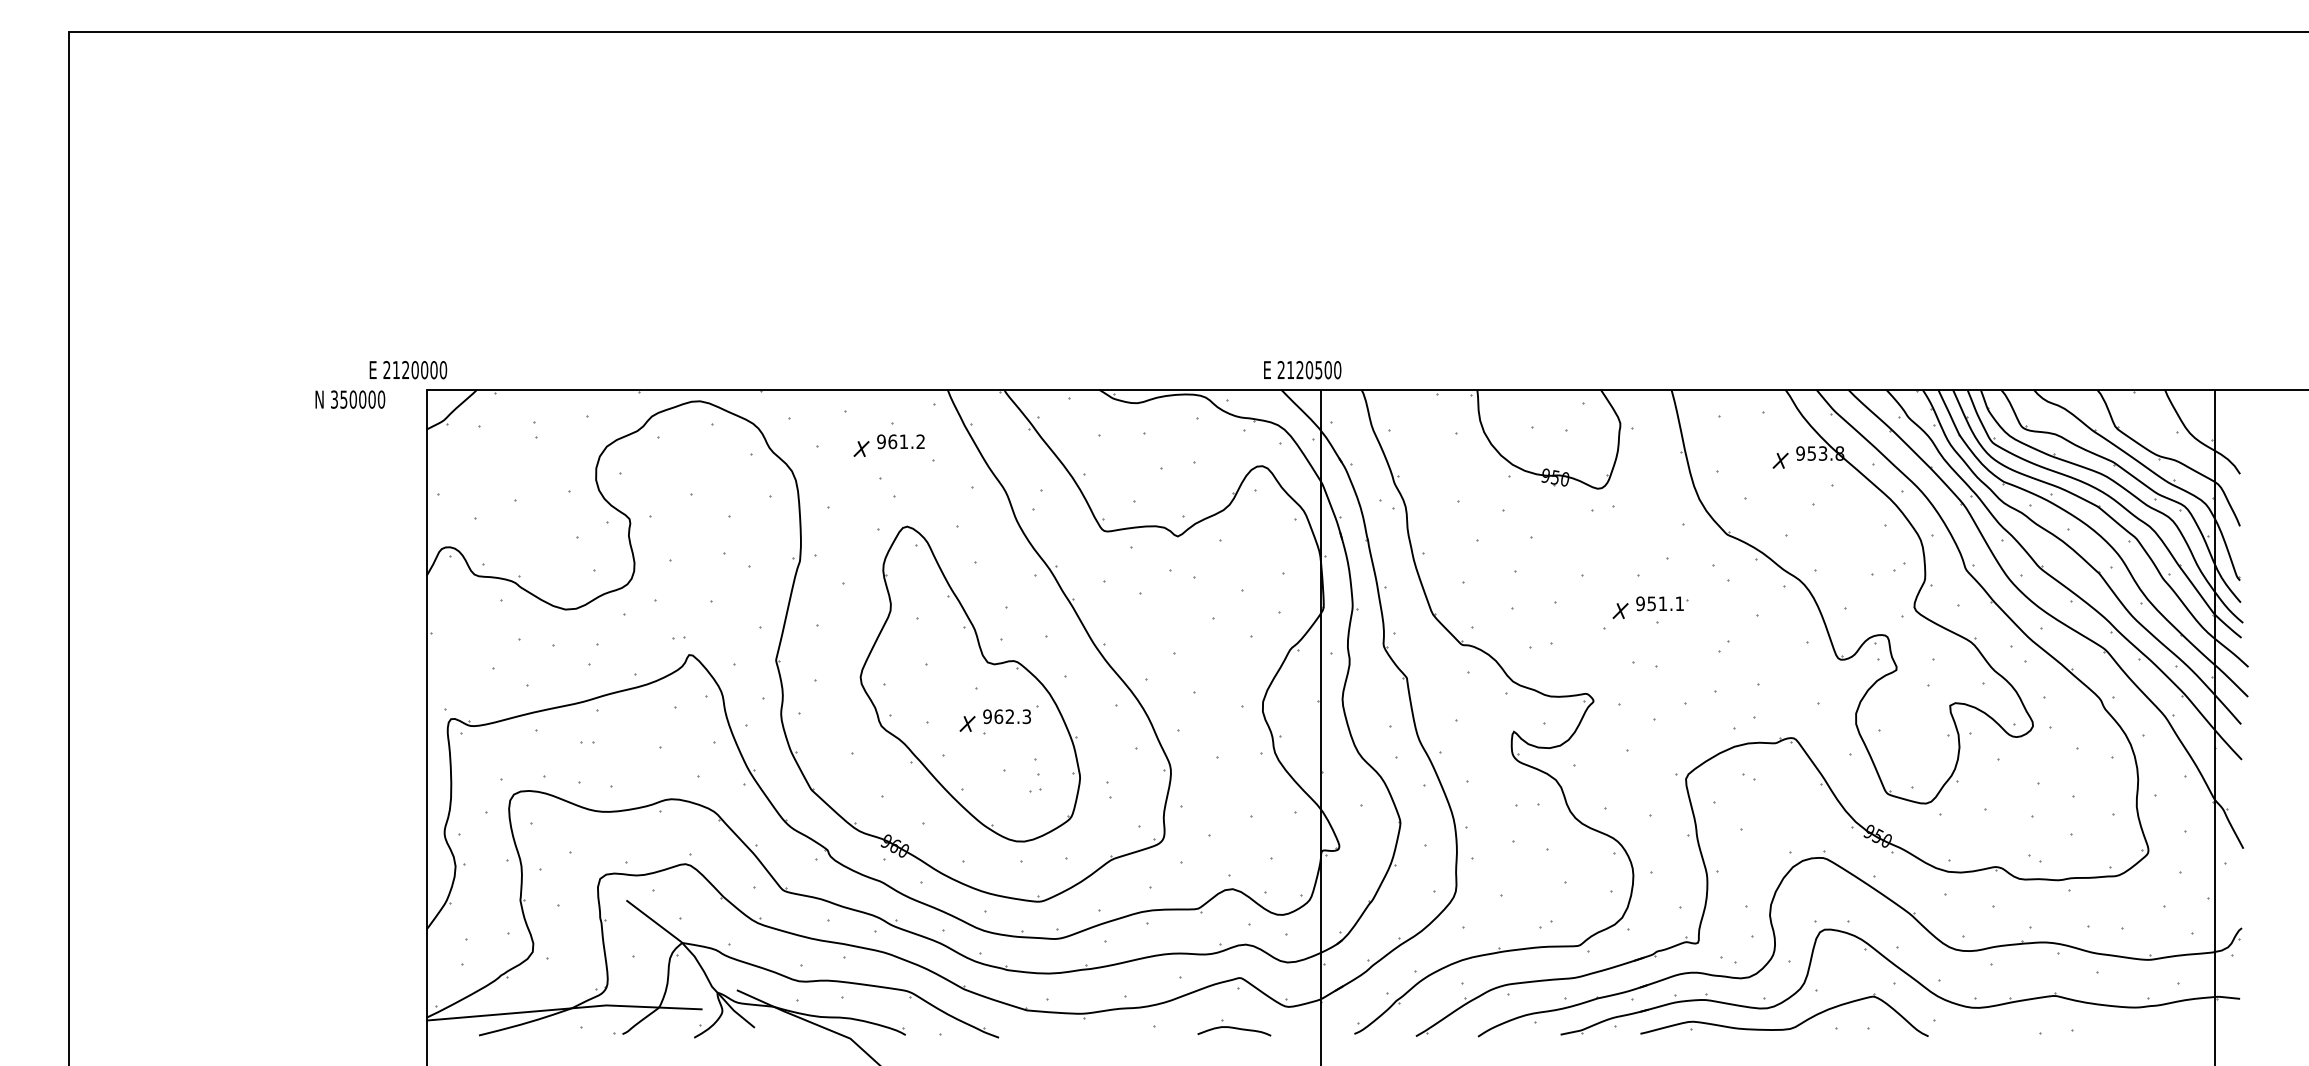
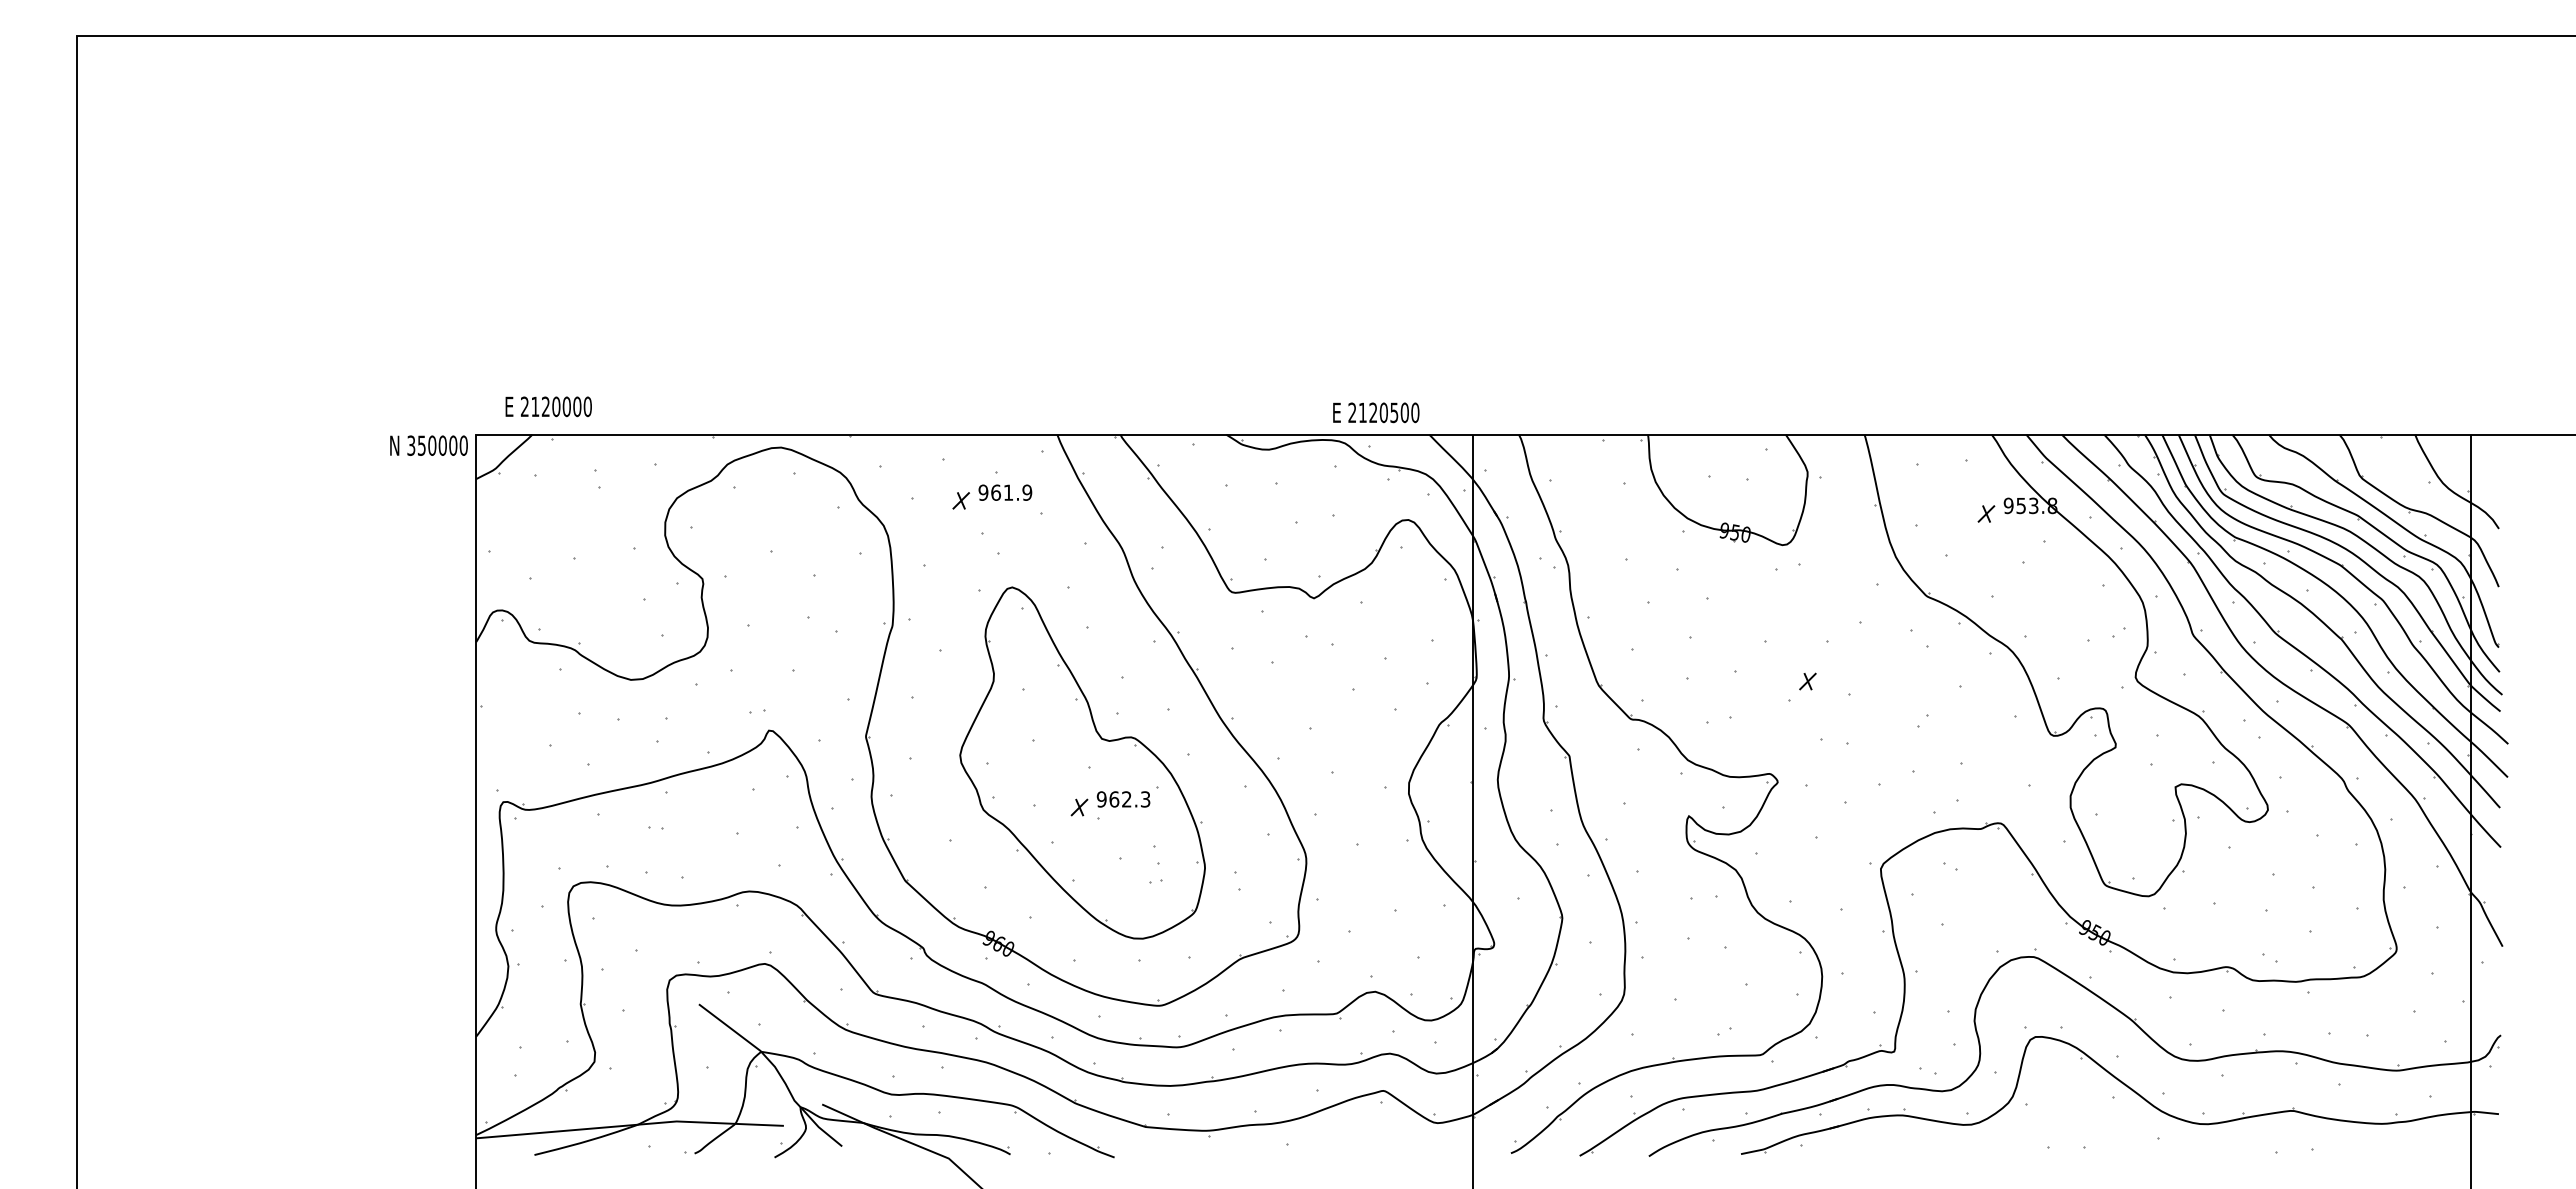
text: (408, 369) -> (548, 406), moved
text: (1302, 369) -> (1376, 412), moved
text: (349, 399) -> (428, 445), moved
text: (920, 441) -> (1027, 492), 961.2 -> 961.9
part: (1662, 603) -> (1854, 673), removed
part: (1234, 1027) -> (1377, 1146), removed
part: (1784, 1028) -> (1990, 1147), removed

